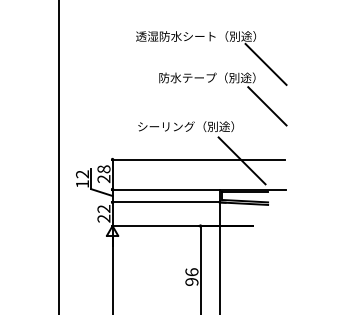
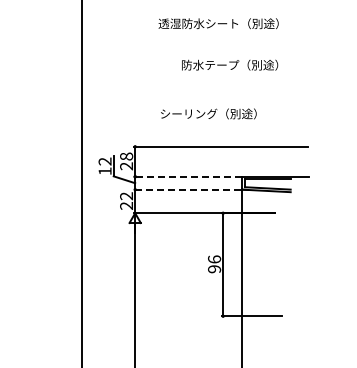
line: (265, 64) -> (288, 51), removed
line: (266, 106) -> (289, 93), removed
line: (241, 160) -> (264, 147), removed
line: (164, 189) -> (187, 176), solid -> dashed
line: (164, 202) -> (187, 189), solid -> dashed

